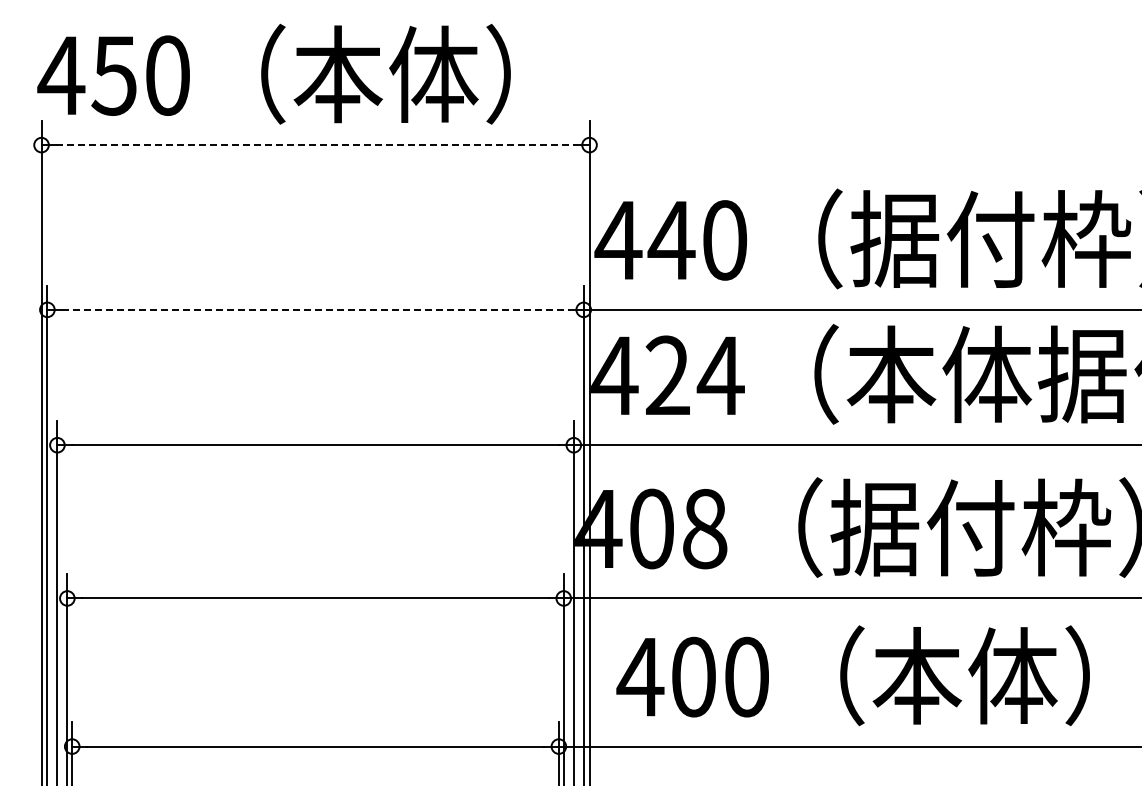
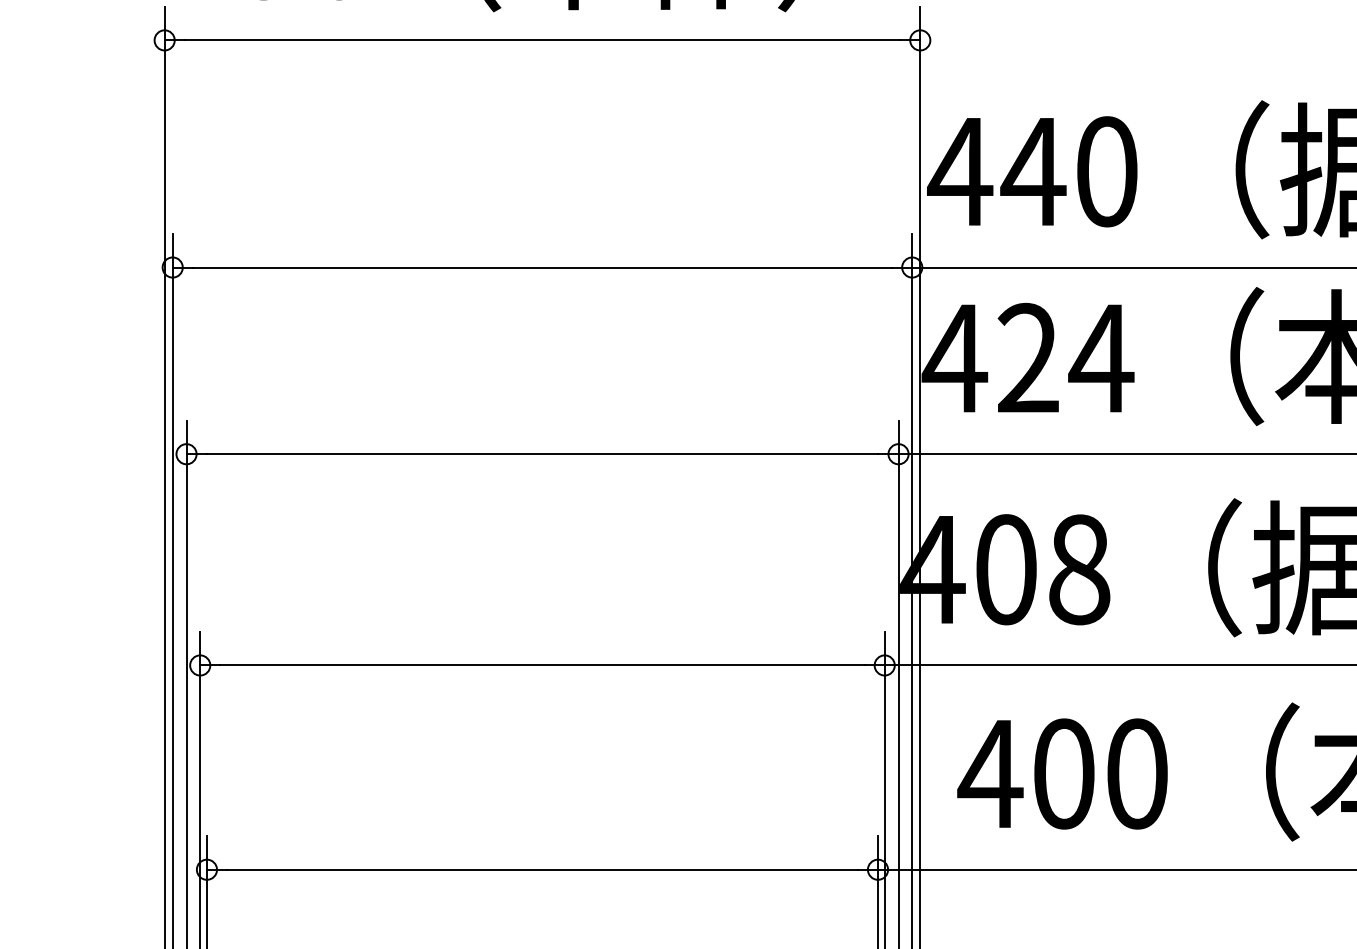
line: (316, 145) -> (543, 40), dashed -> solid
line: (315, 309) -> (542, 267), dashed -> solid

